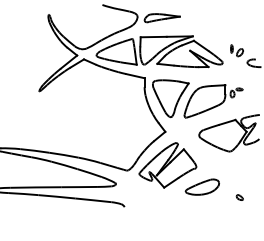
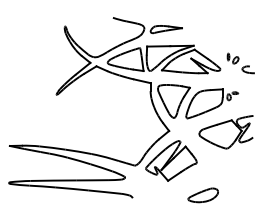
part: (201, 187) -> (202, 195), moved
part: (239, 197) -> (235, 189), removed

